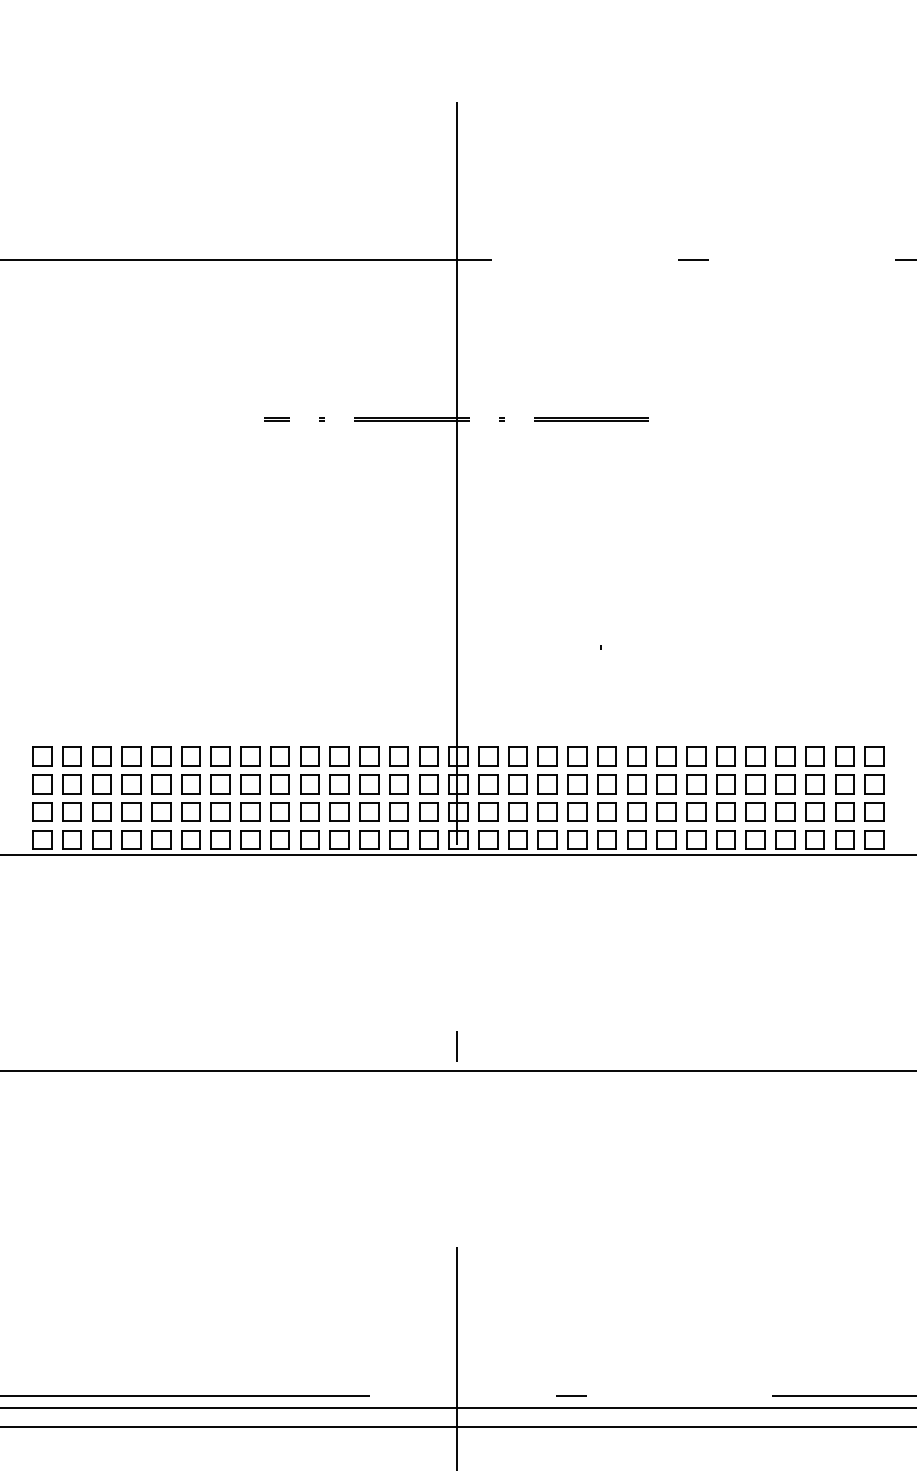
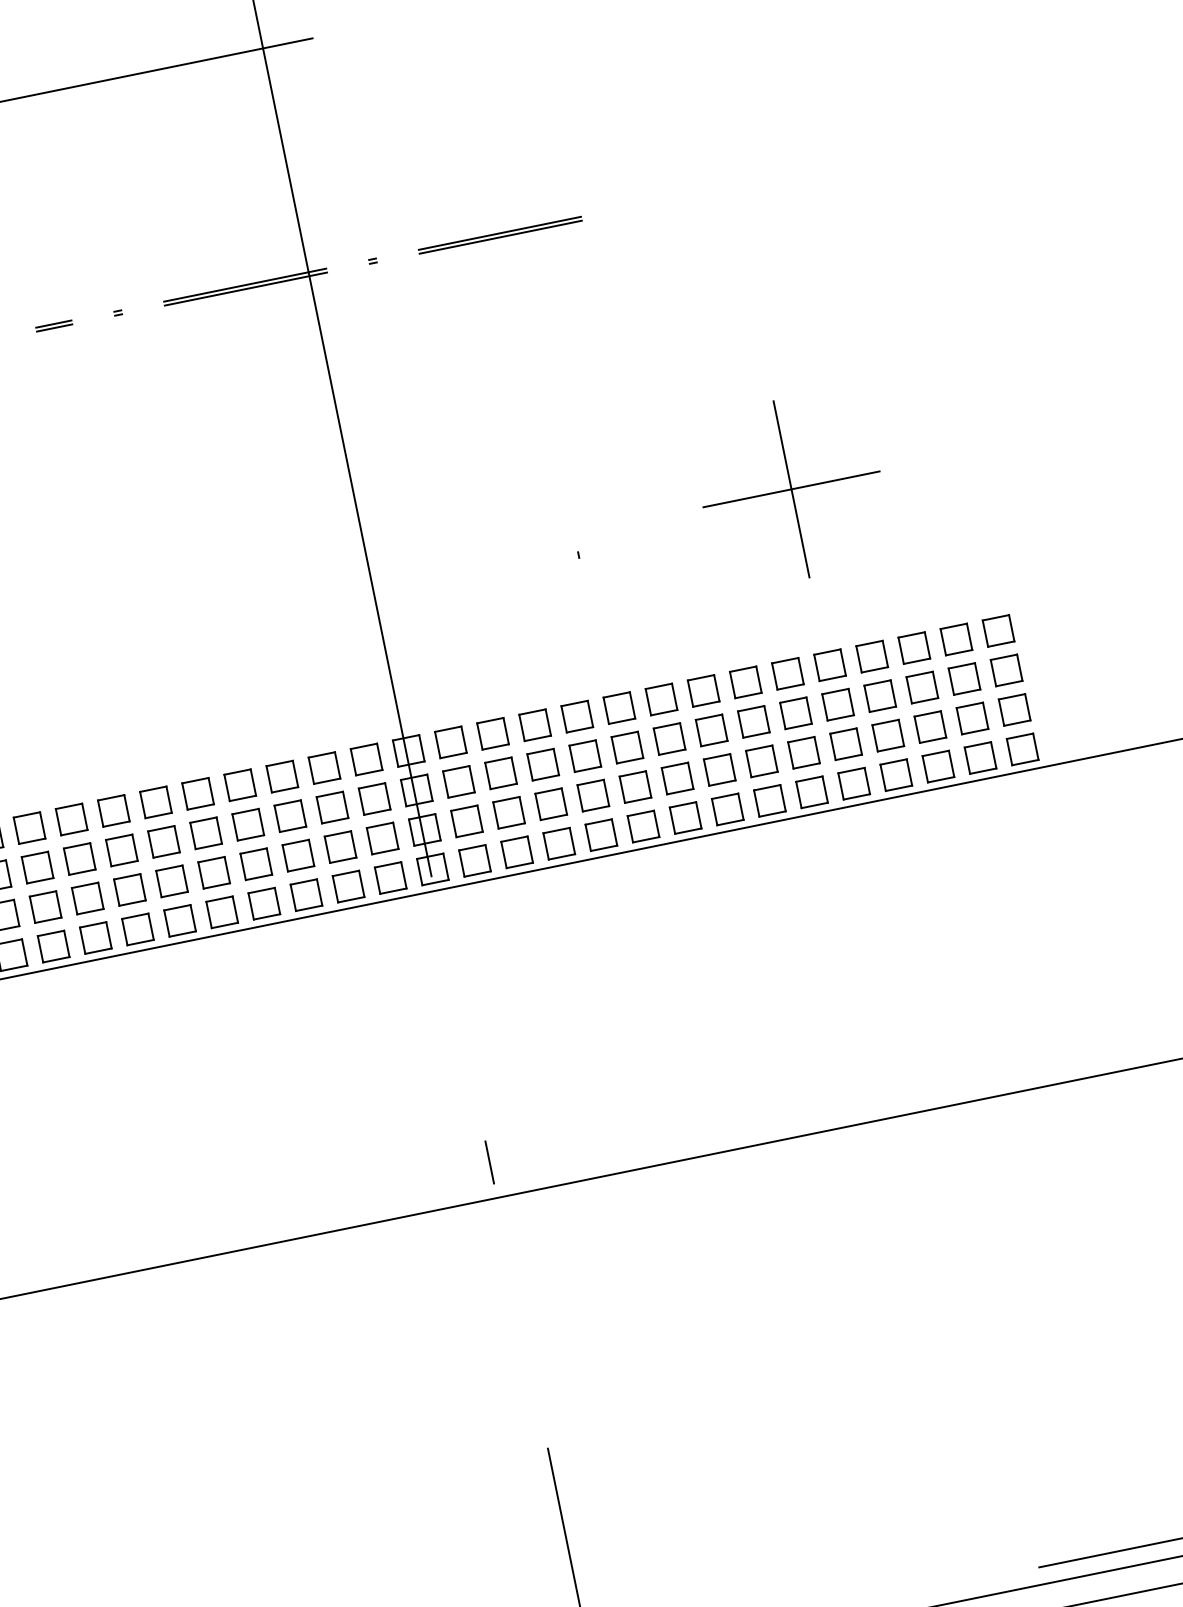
part: (753, 631) -> (790, 488), added

